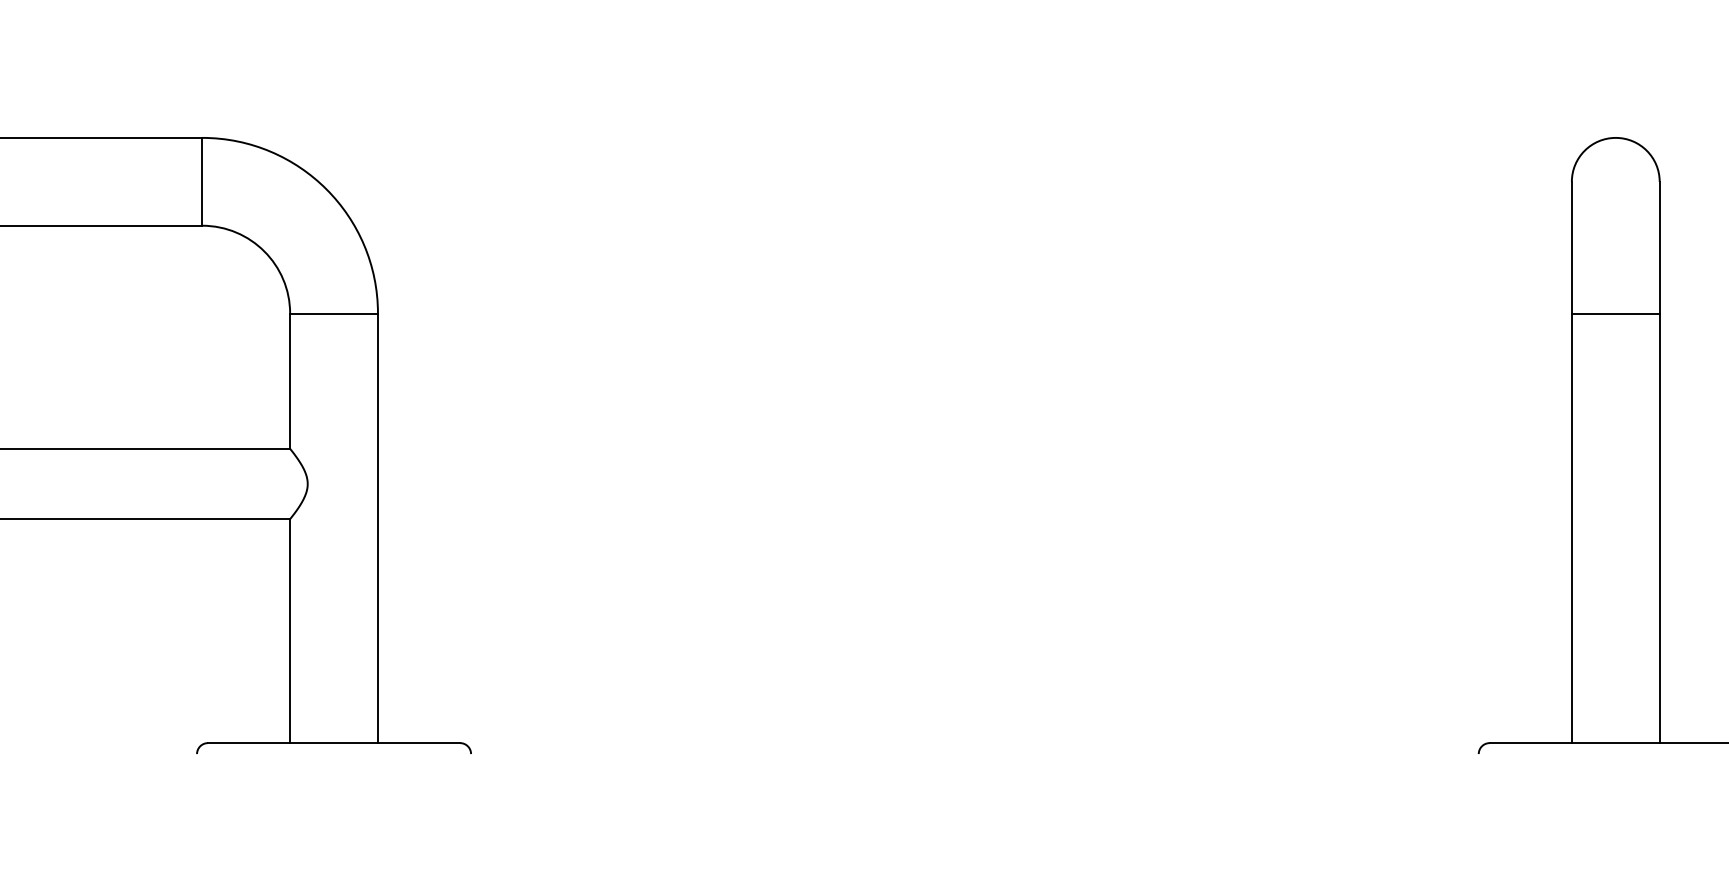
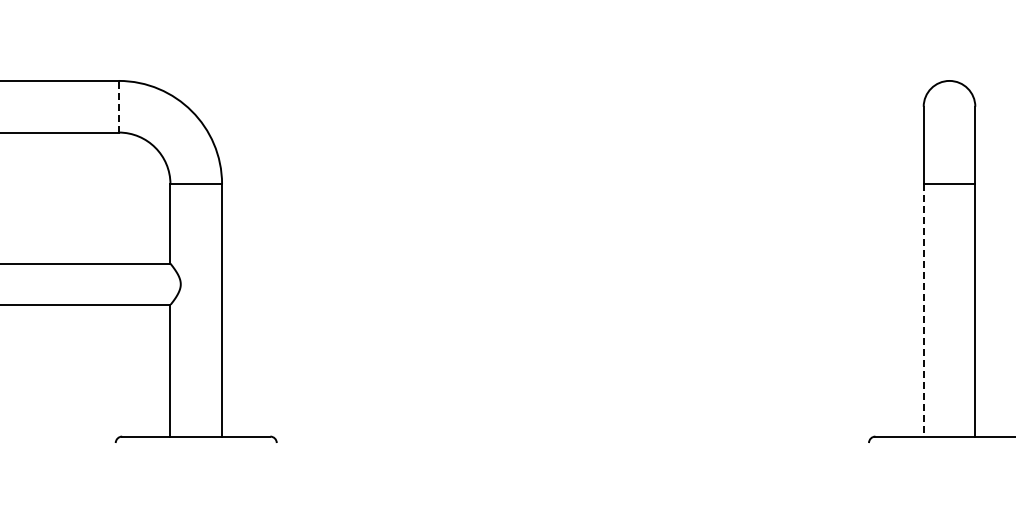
line: (201, 181) -> (118, 106), solid -> dashed
line: (1571, 528) -> (923, 310), solid -> dashed

